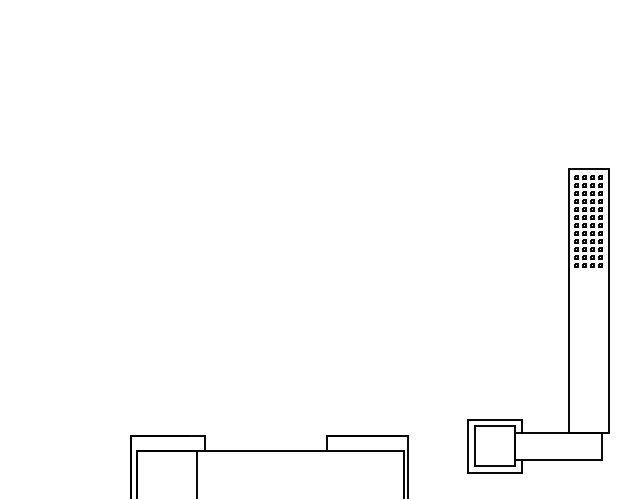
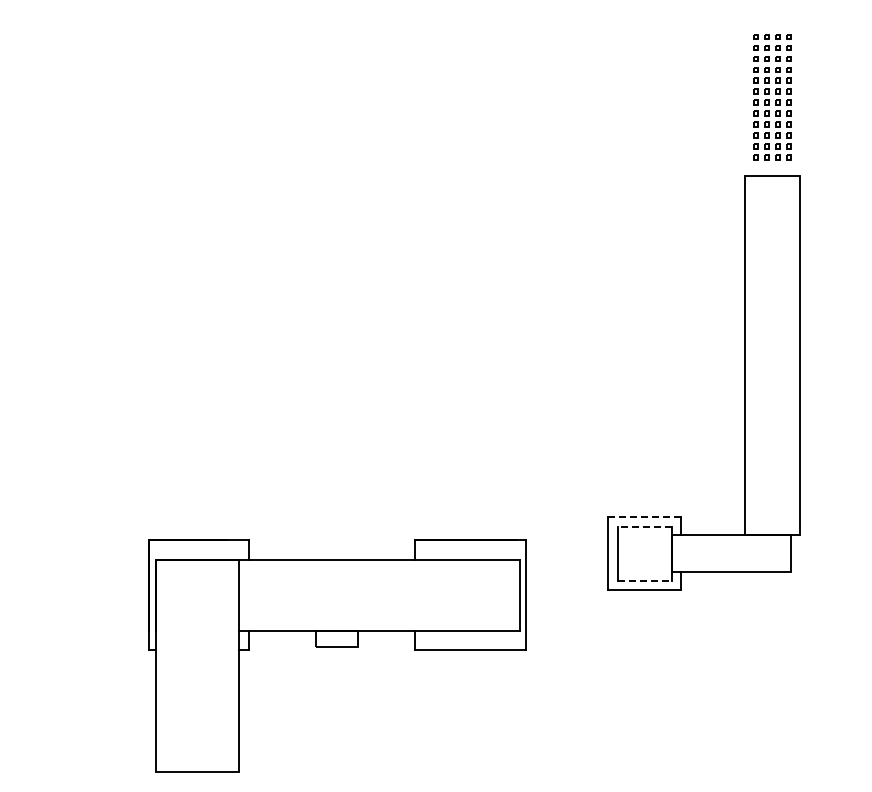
part: (588, 221) -> (772, 97), moved
line: (495, 419) -> (644, 517), solid -> dashed
line: (495, 426) -> (644, 526), solid -> dashed
line: (495, 466) -> (645, 580), solid -> dashed

